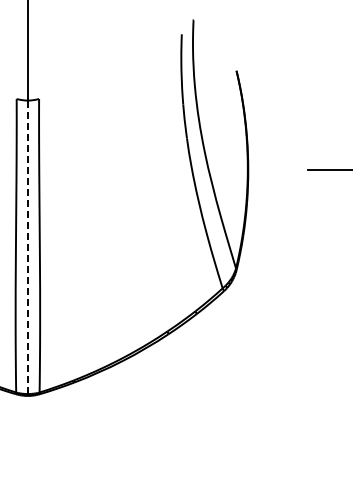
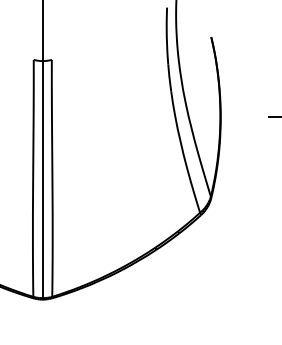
line: (27, 247) -> (42, 179), dashed -> solid

